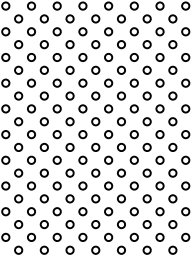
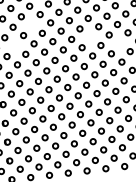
circle: (43, 44) -> (31, 25), removed
circle: (18, 69) -> (15, 45), removed
circle: (121, 69) -> (90, 36), removed
circle: (159, 82) -> (119, 42), removed

